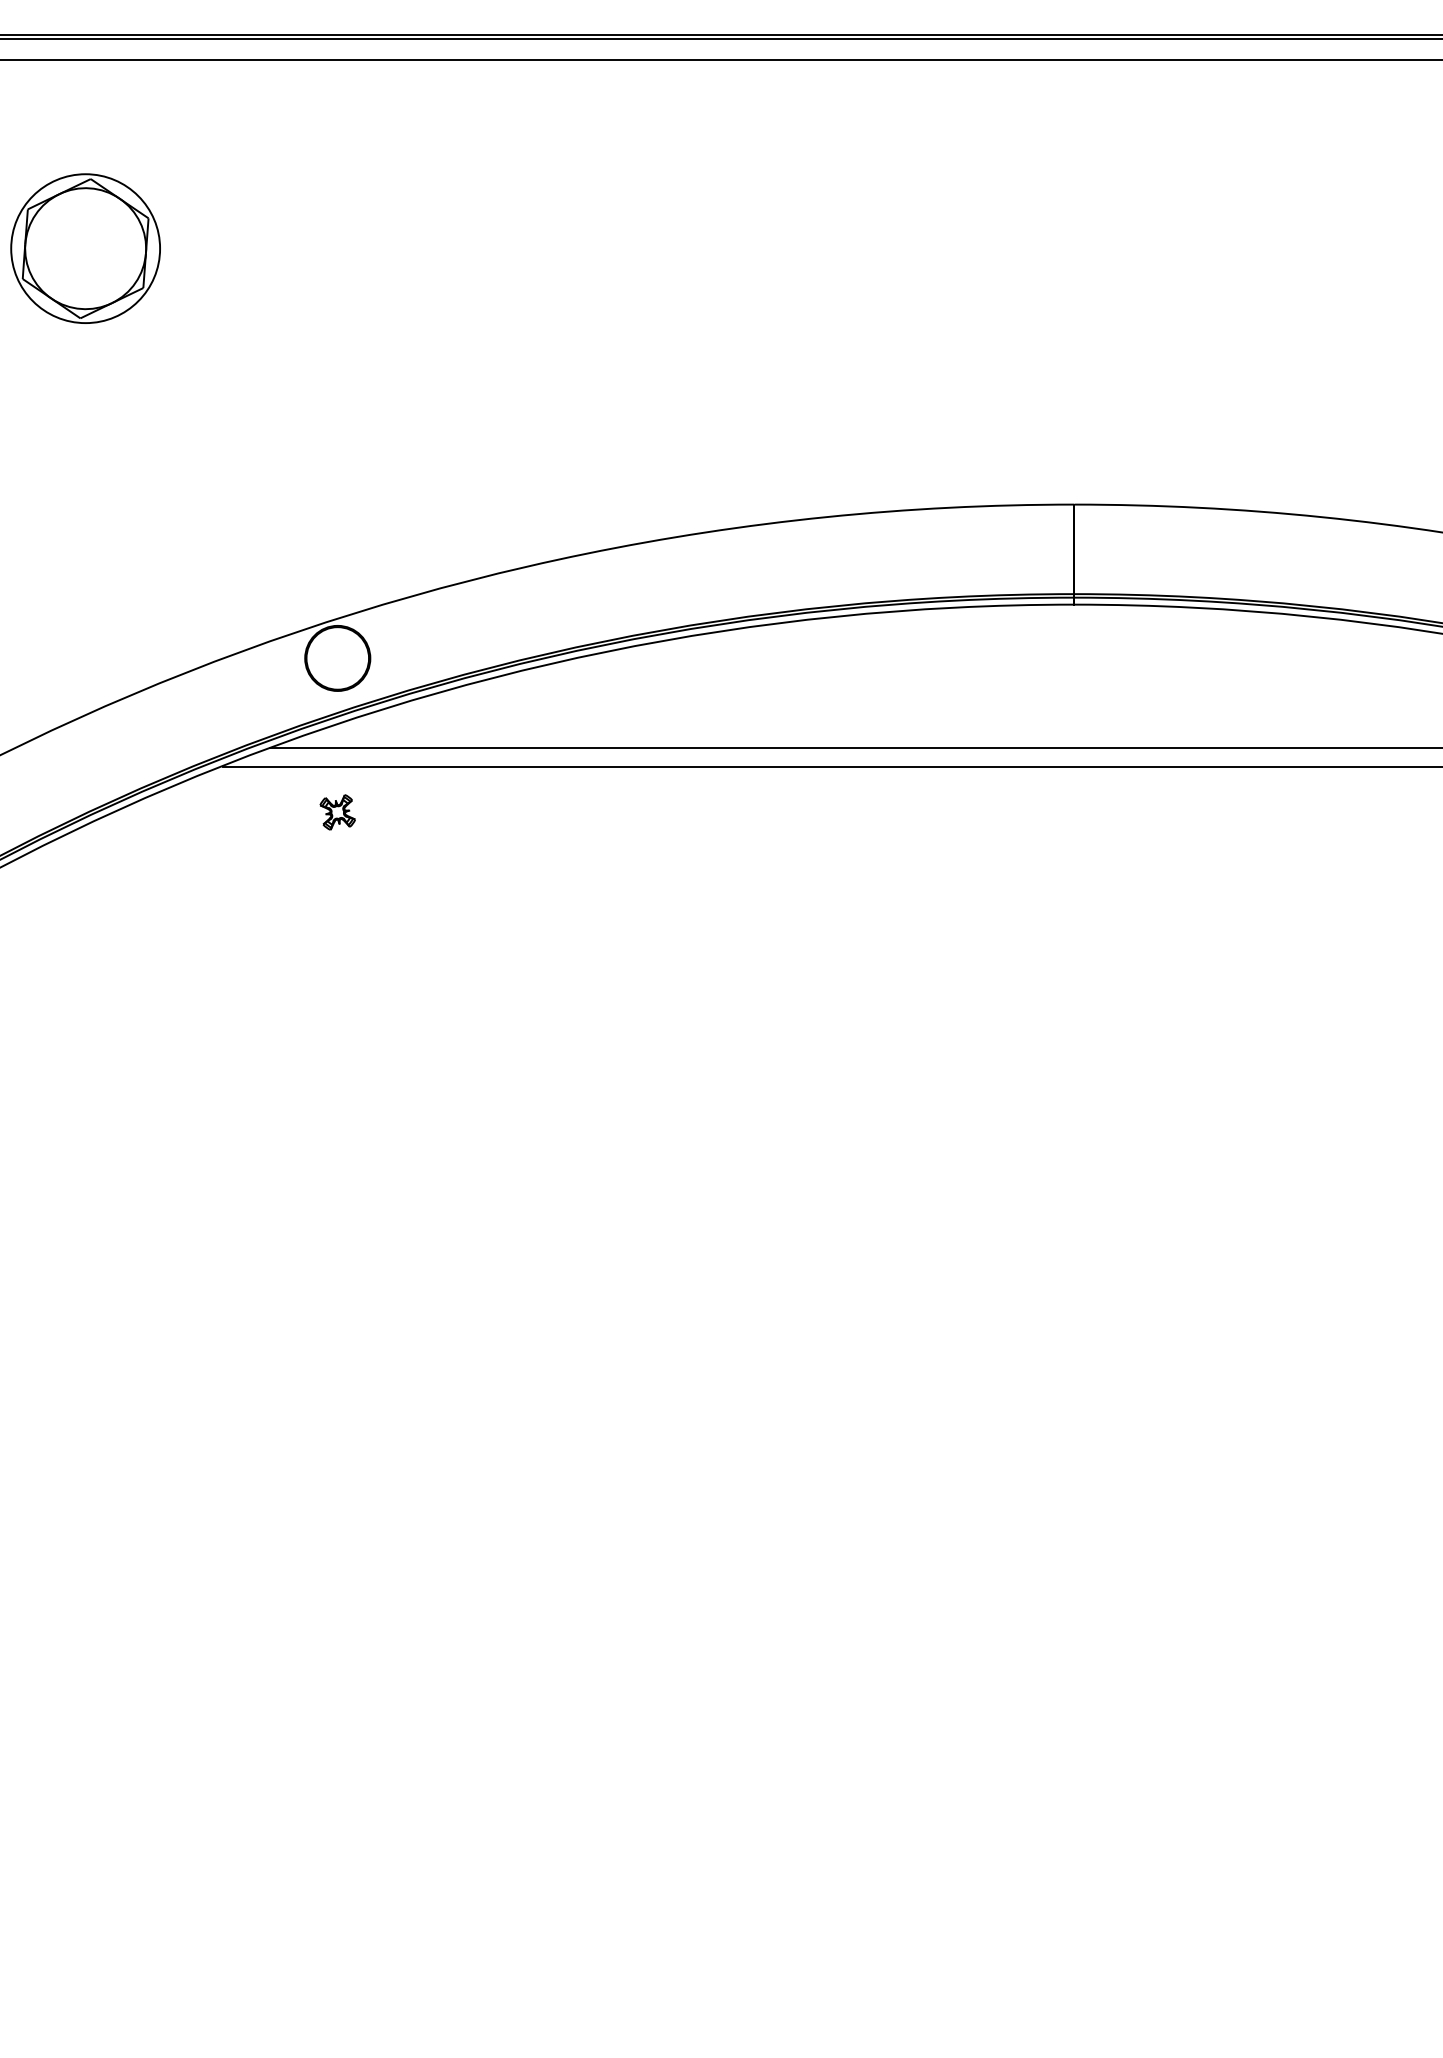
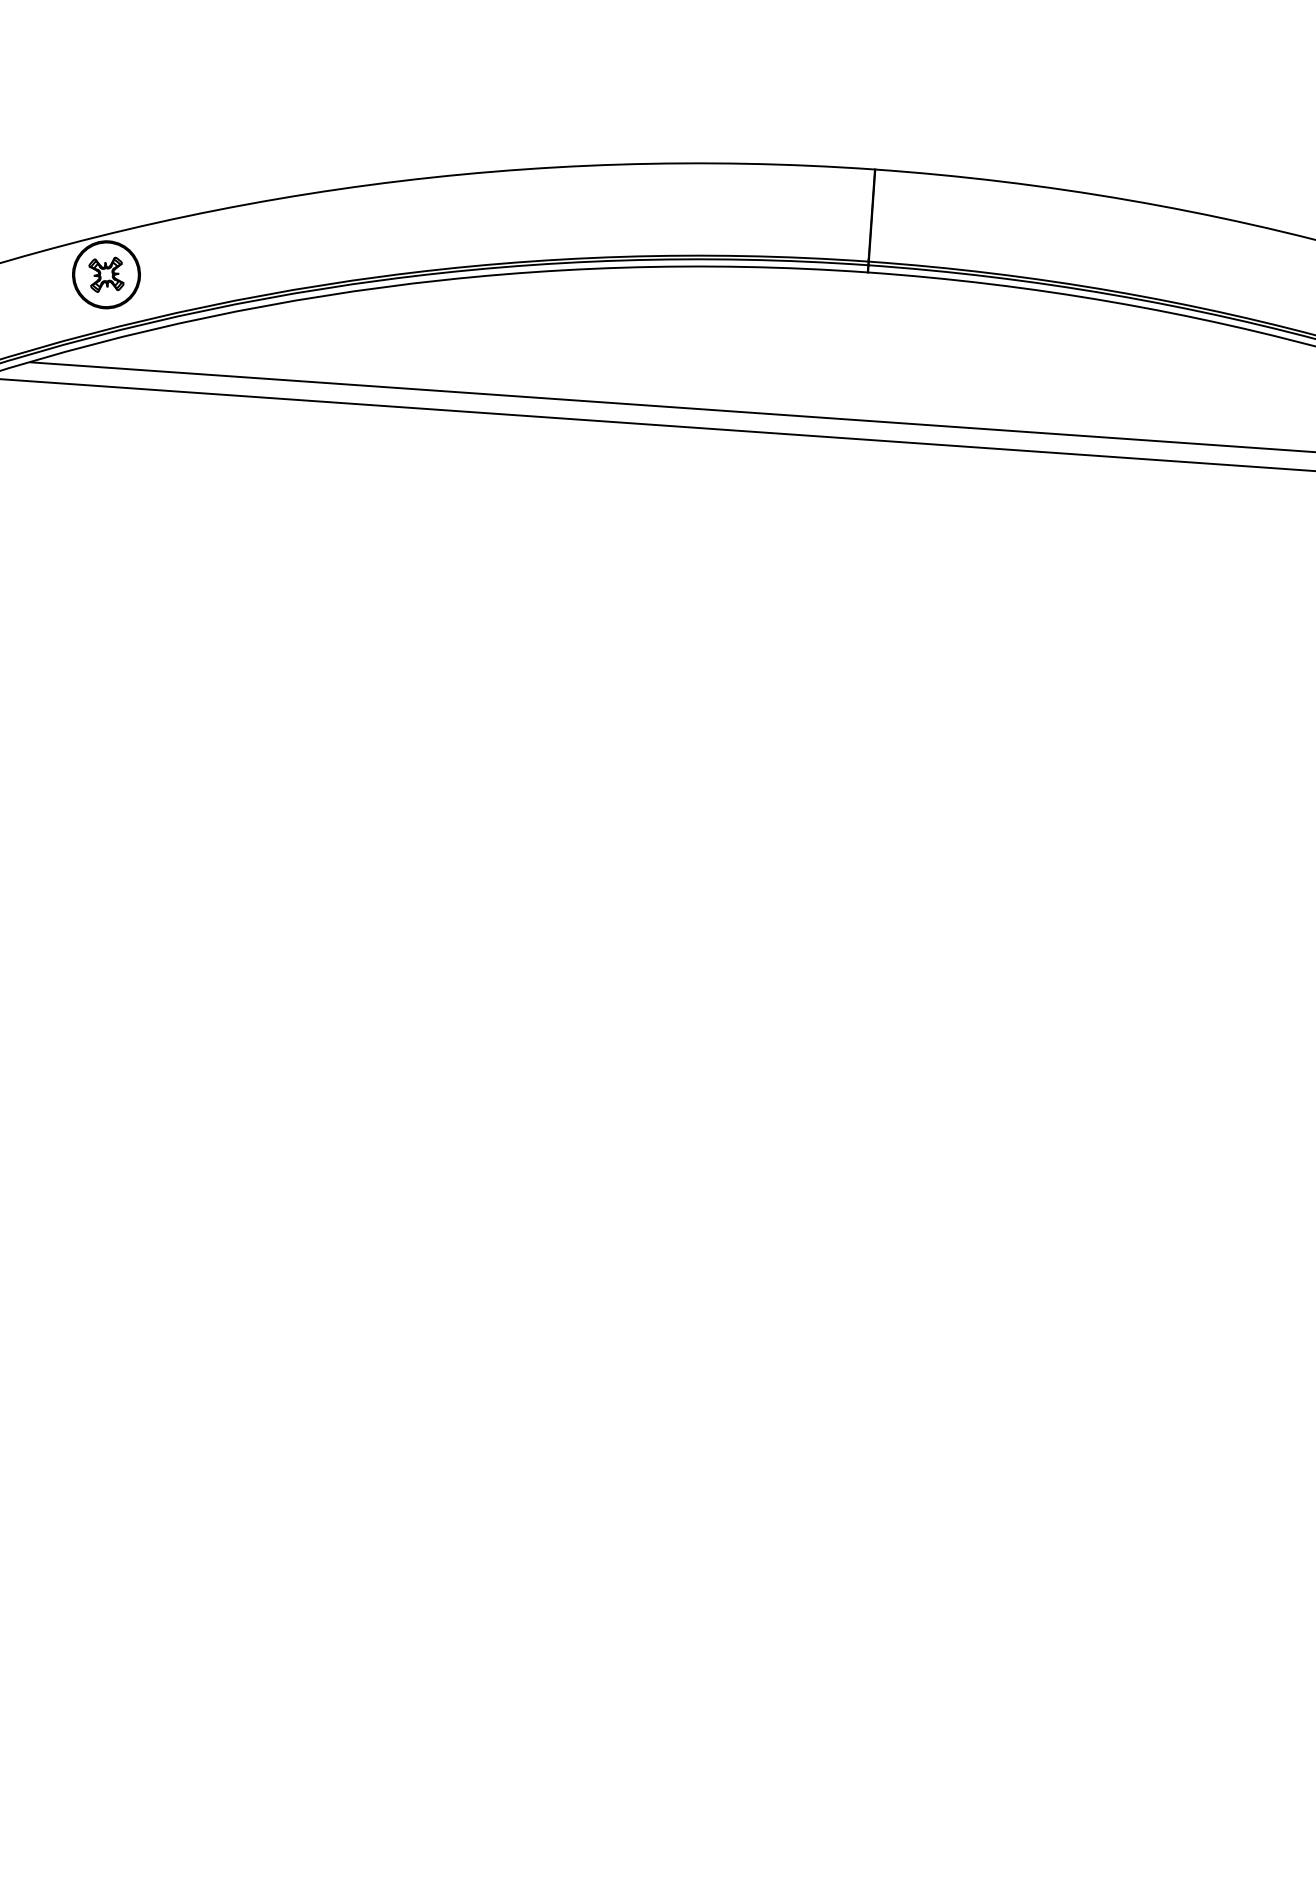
part: (337, 812) -> (106, 274), moved

